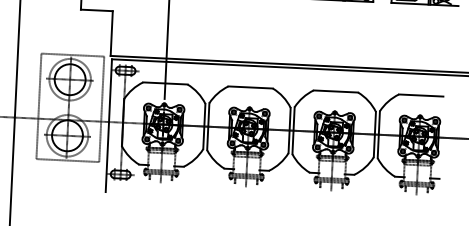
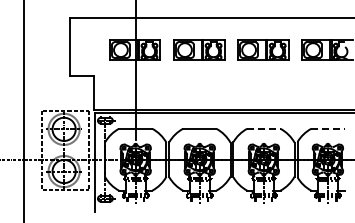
line: (335, 91) -> (263, 128), solid -> dashed
line: (420, 95) -> (327, 128), solid -> dashed

